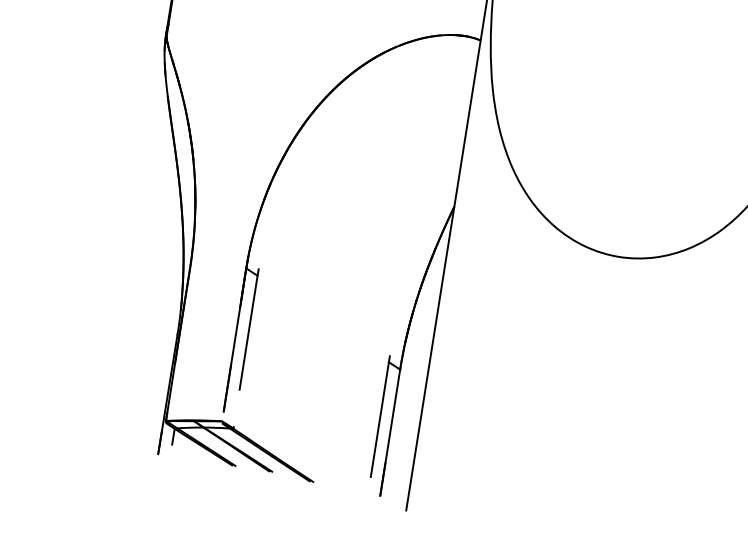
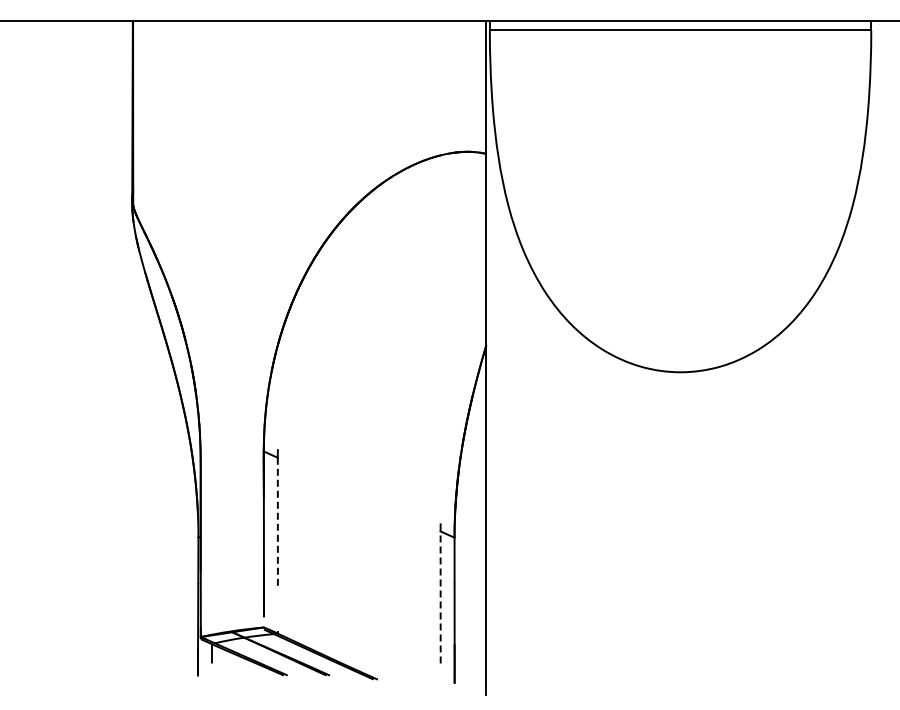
line: (248, 332) -> (277, 523), solid -> dashed
line: (379, 418) -> (440, 596), solid -> dashed

